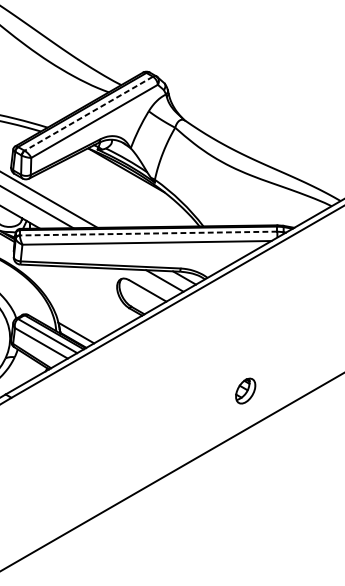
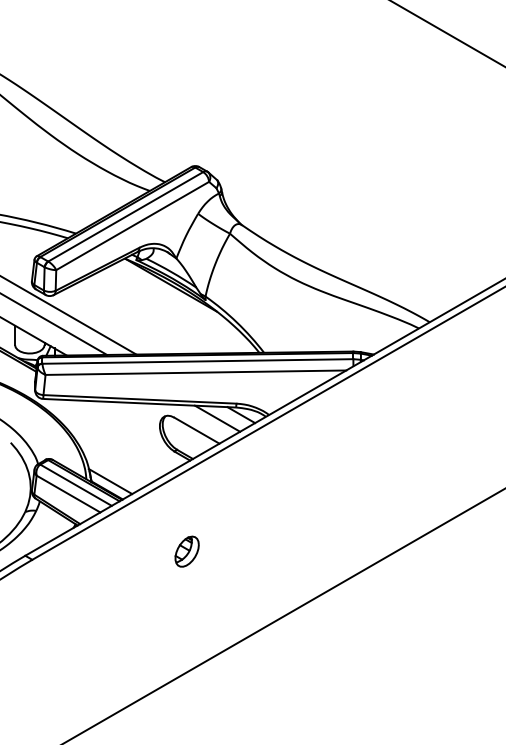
line: (88, 114) -> (125, 217), dashed -> solid
line: (148, 233) -> (197, 361), dashed -> solid
part: (245, 390) -> (186, 551), moved

